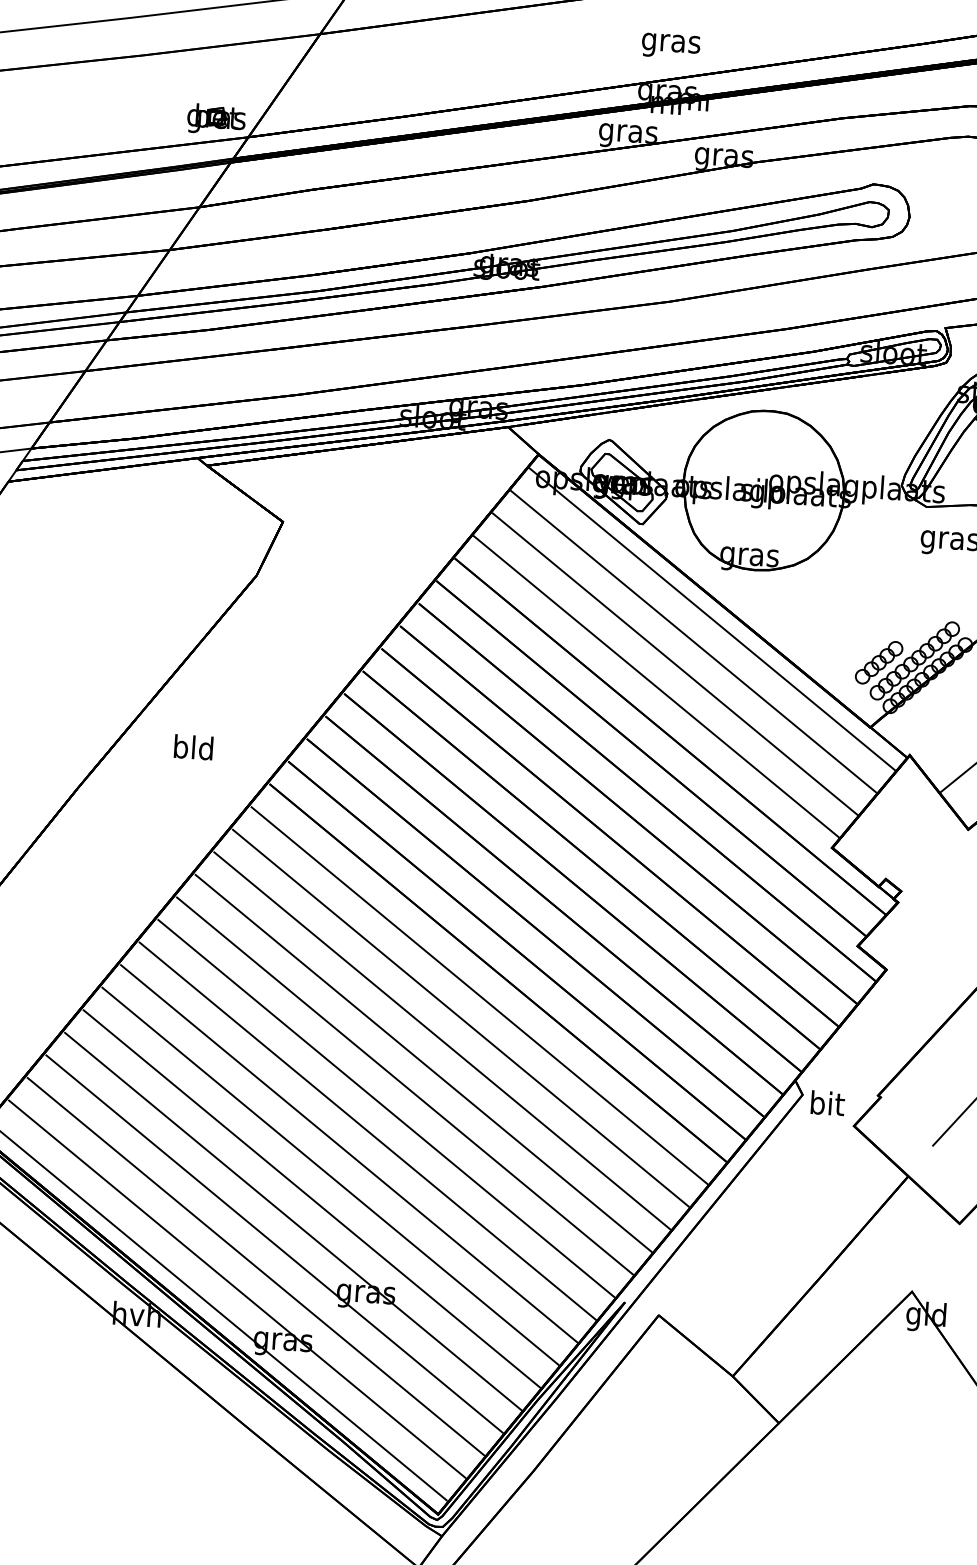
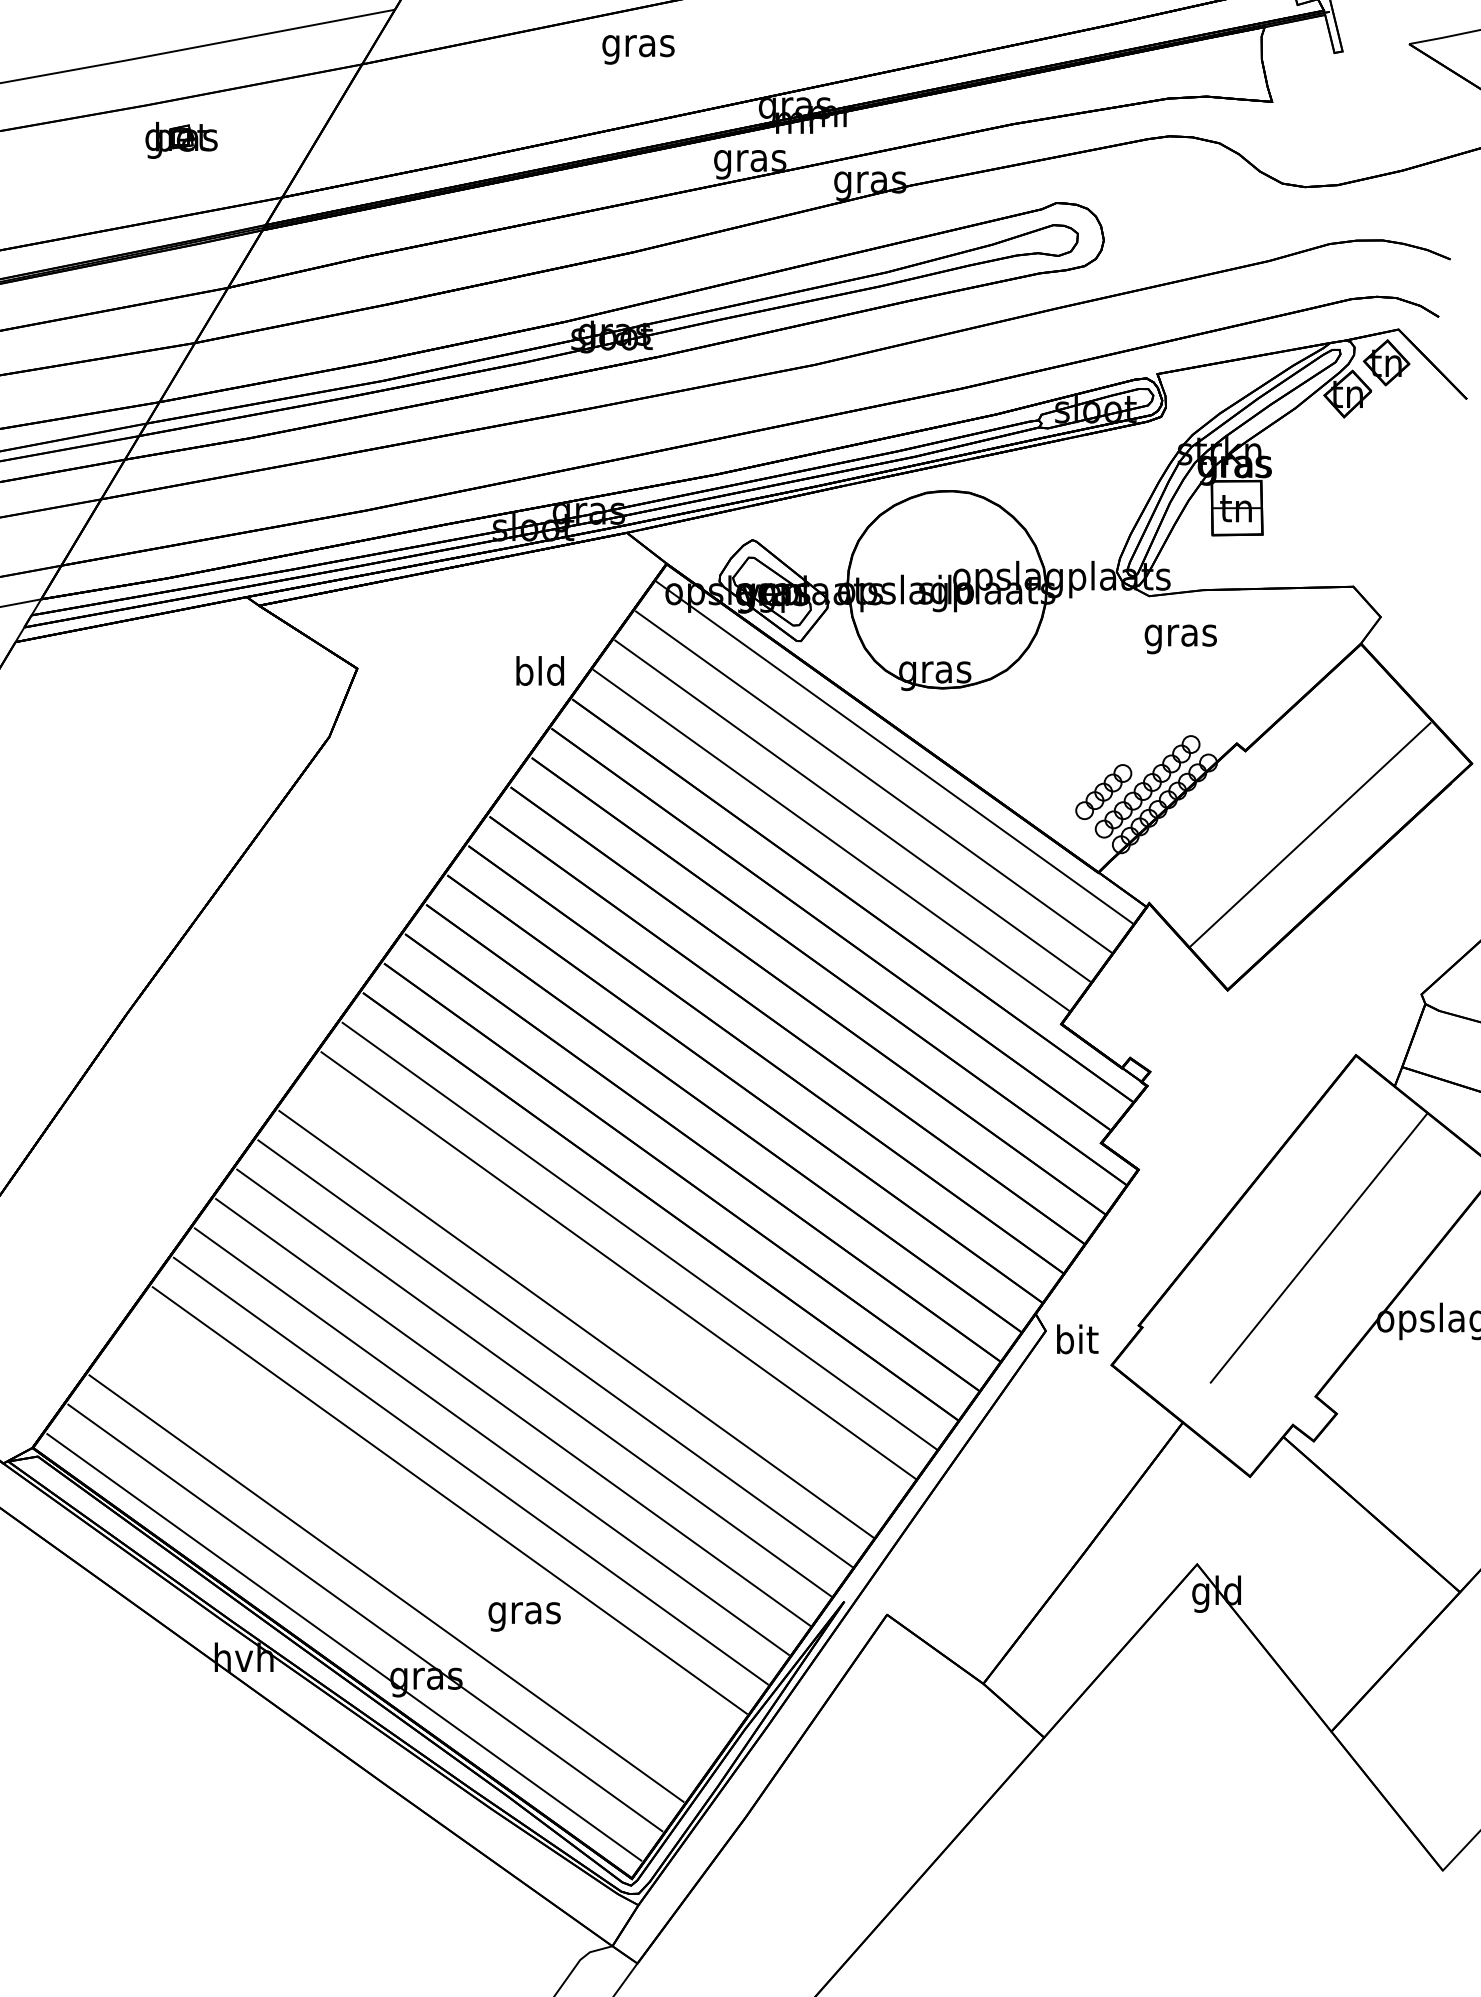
text: (671, 45) -> (638, 49), moved
part: (216, 118) -> (181, 139), moved
text: (193, 746) -> (539, 670), moved
line: (442, 1040) -> (597, 1294), removed
line: (293, 1221) -> (428, 1529), removed
line: (274, 1243) -> (407, 1558), removed

